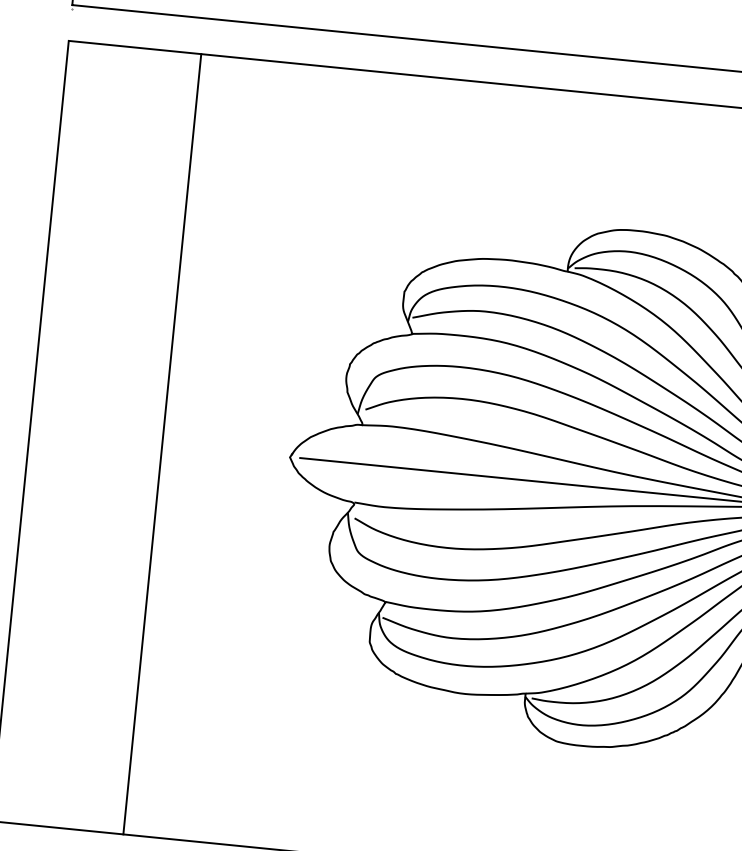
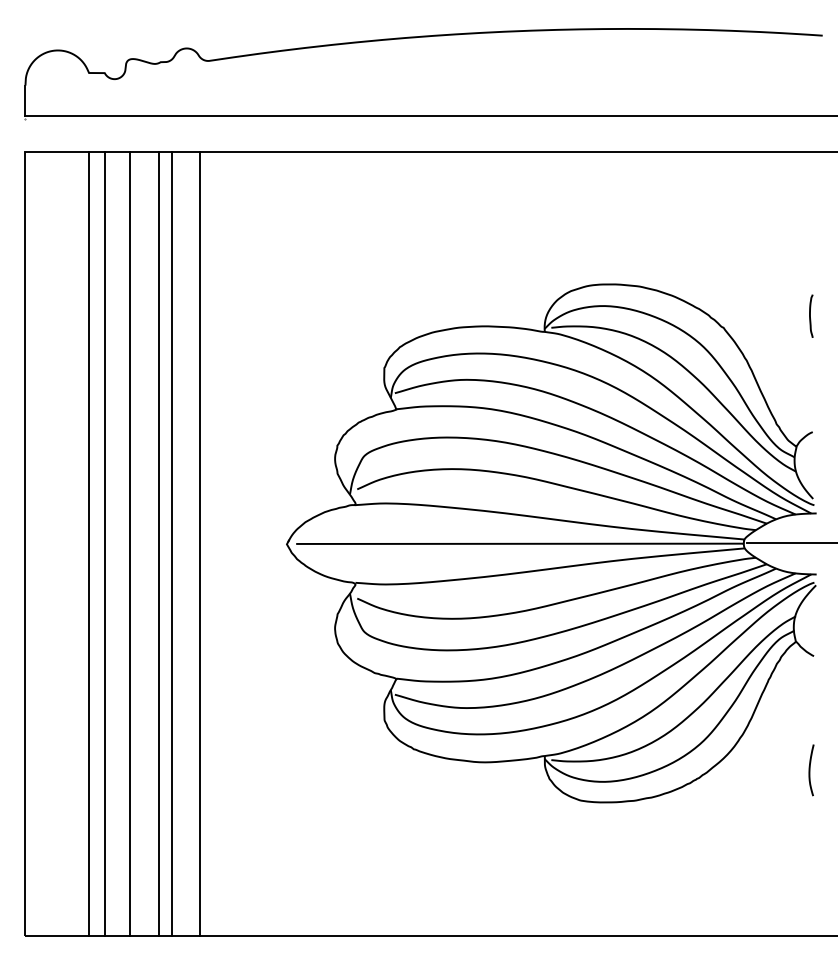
line: (93, 436) -> (89, 543), added
line: (109, 438) -> (105, 543), added
line: (133, 440) -> (129, 543), added
line: (176, 445) -> (172, 543), added
line: (204, 447) -> (200, 543), added

